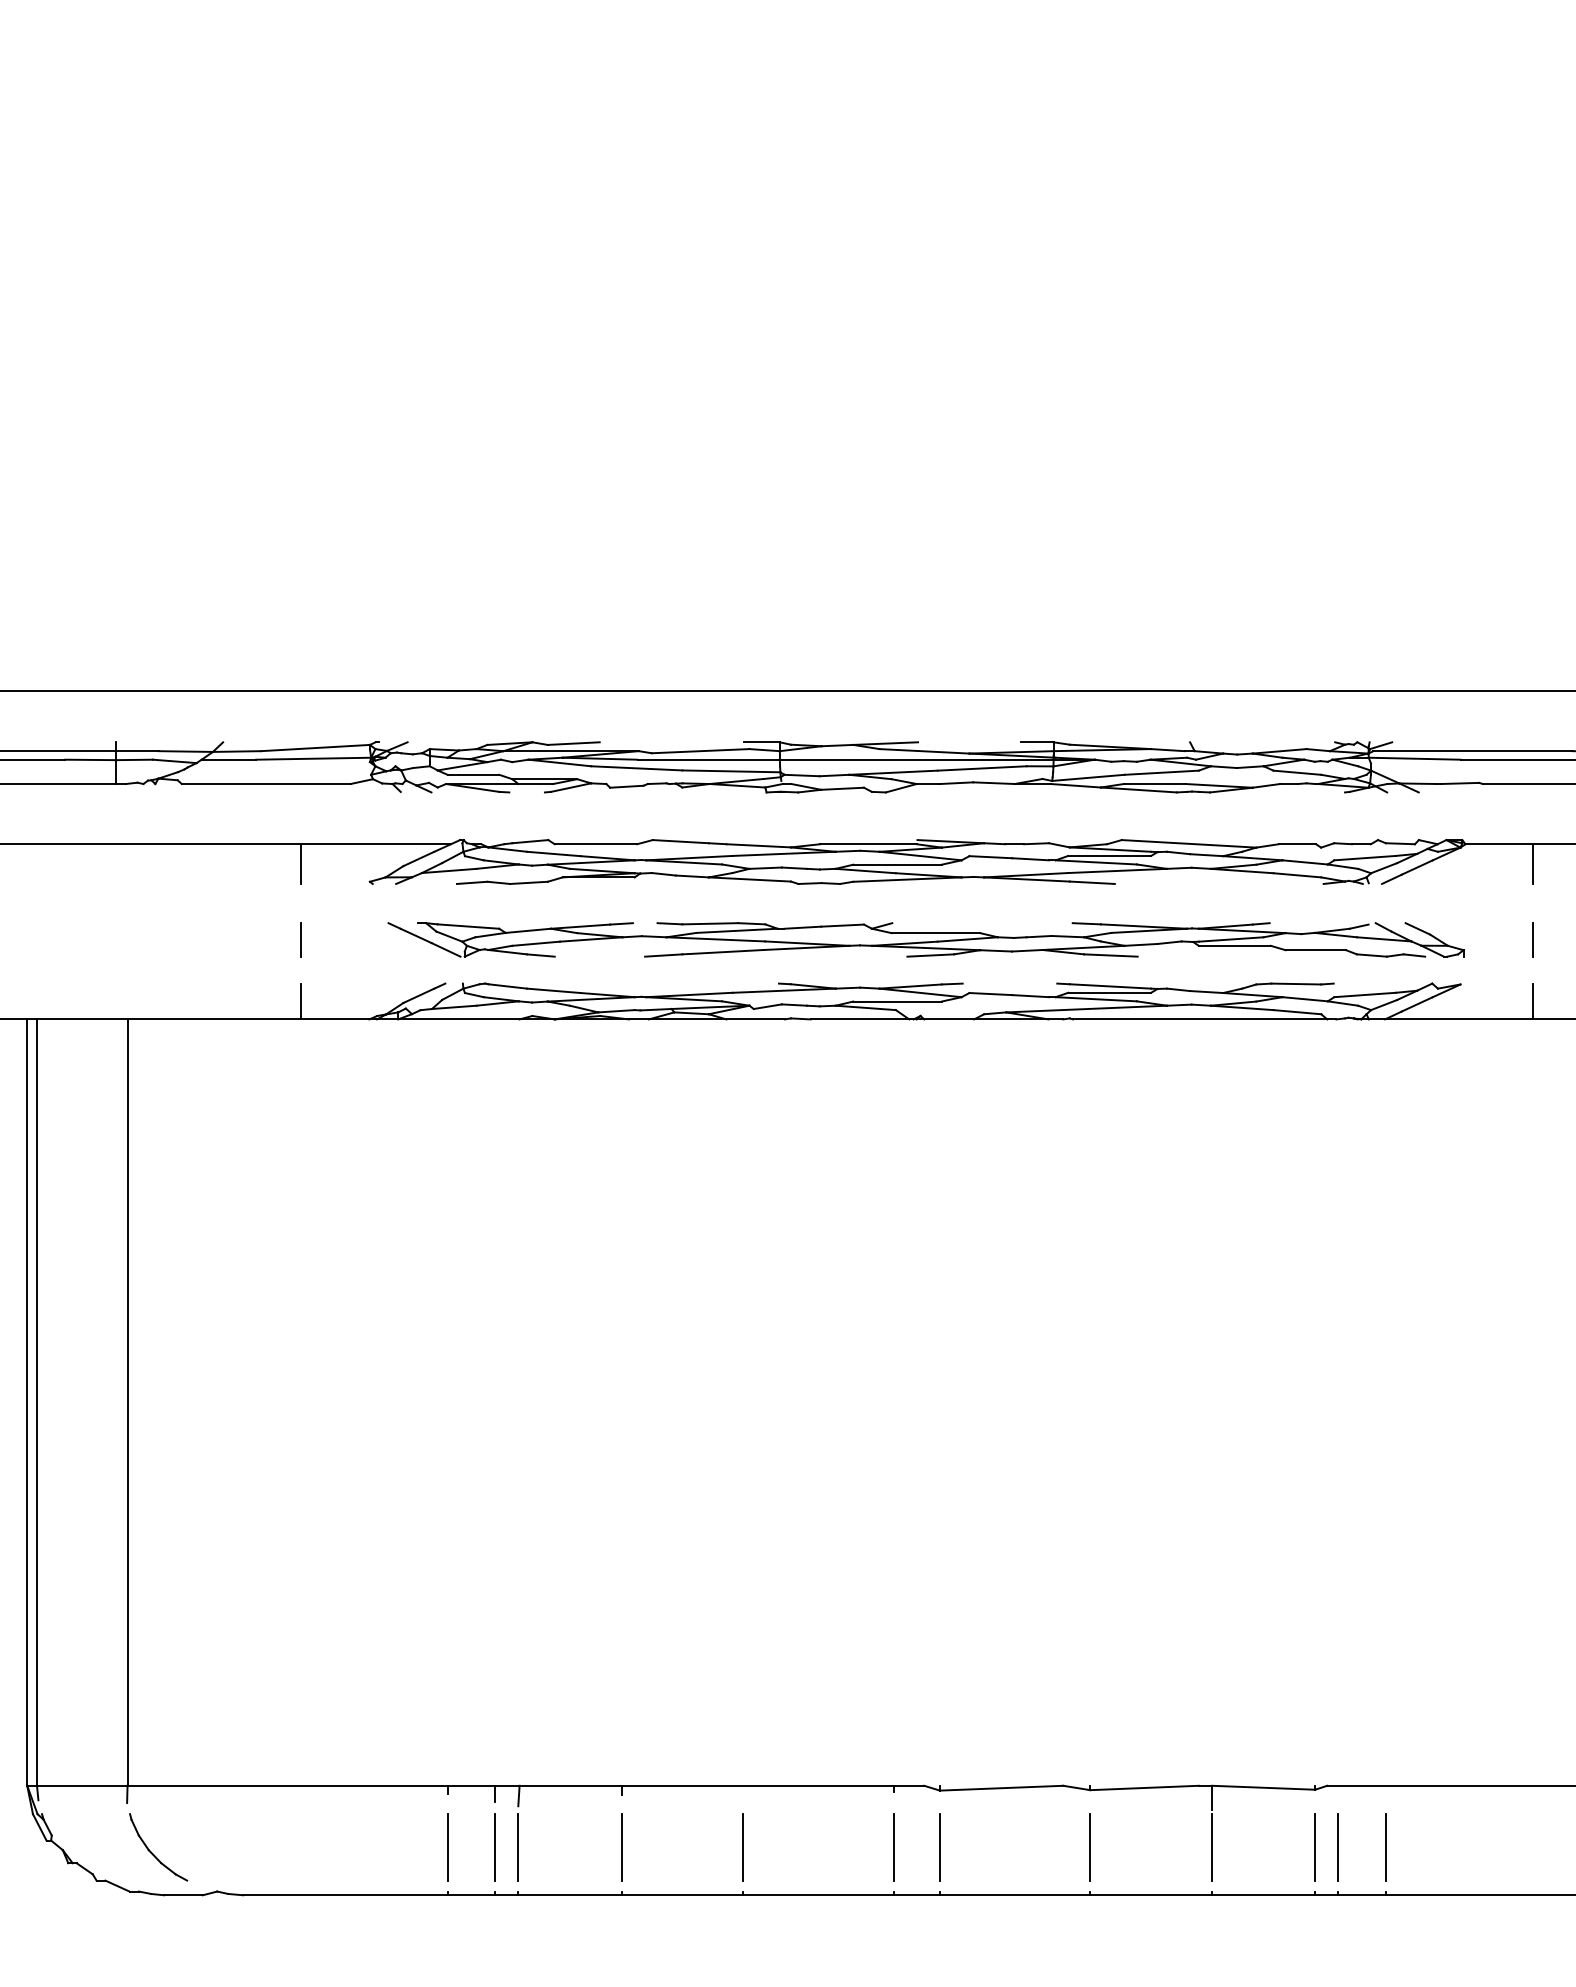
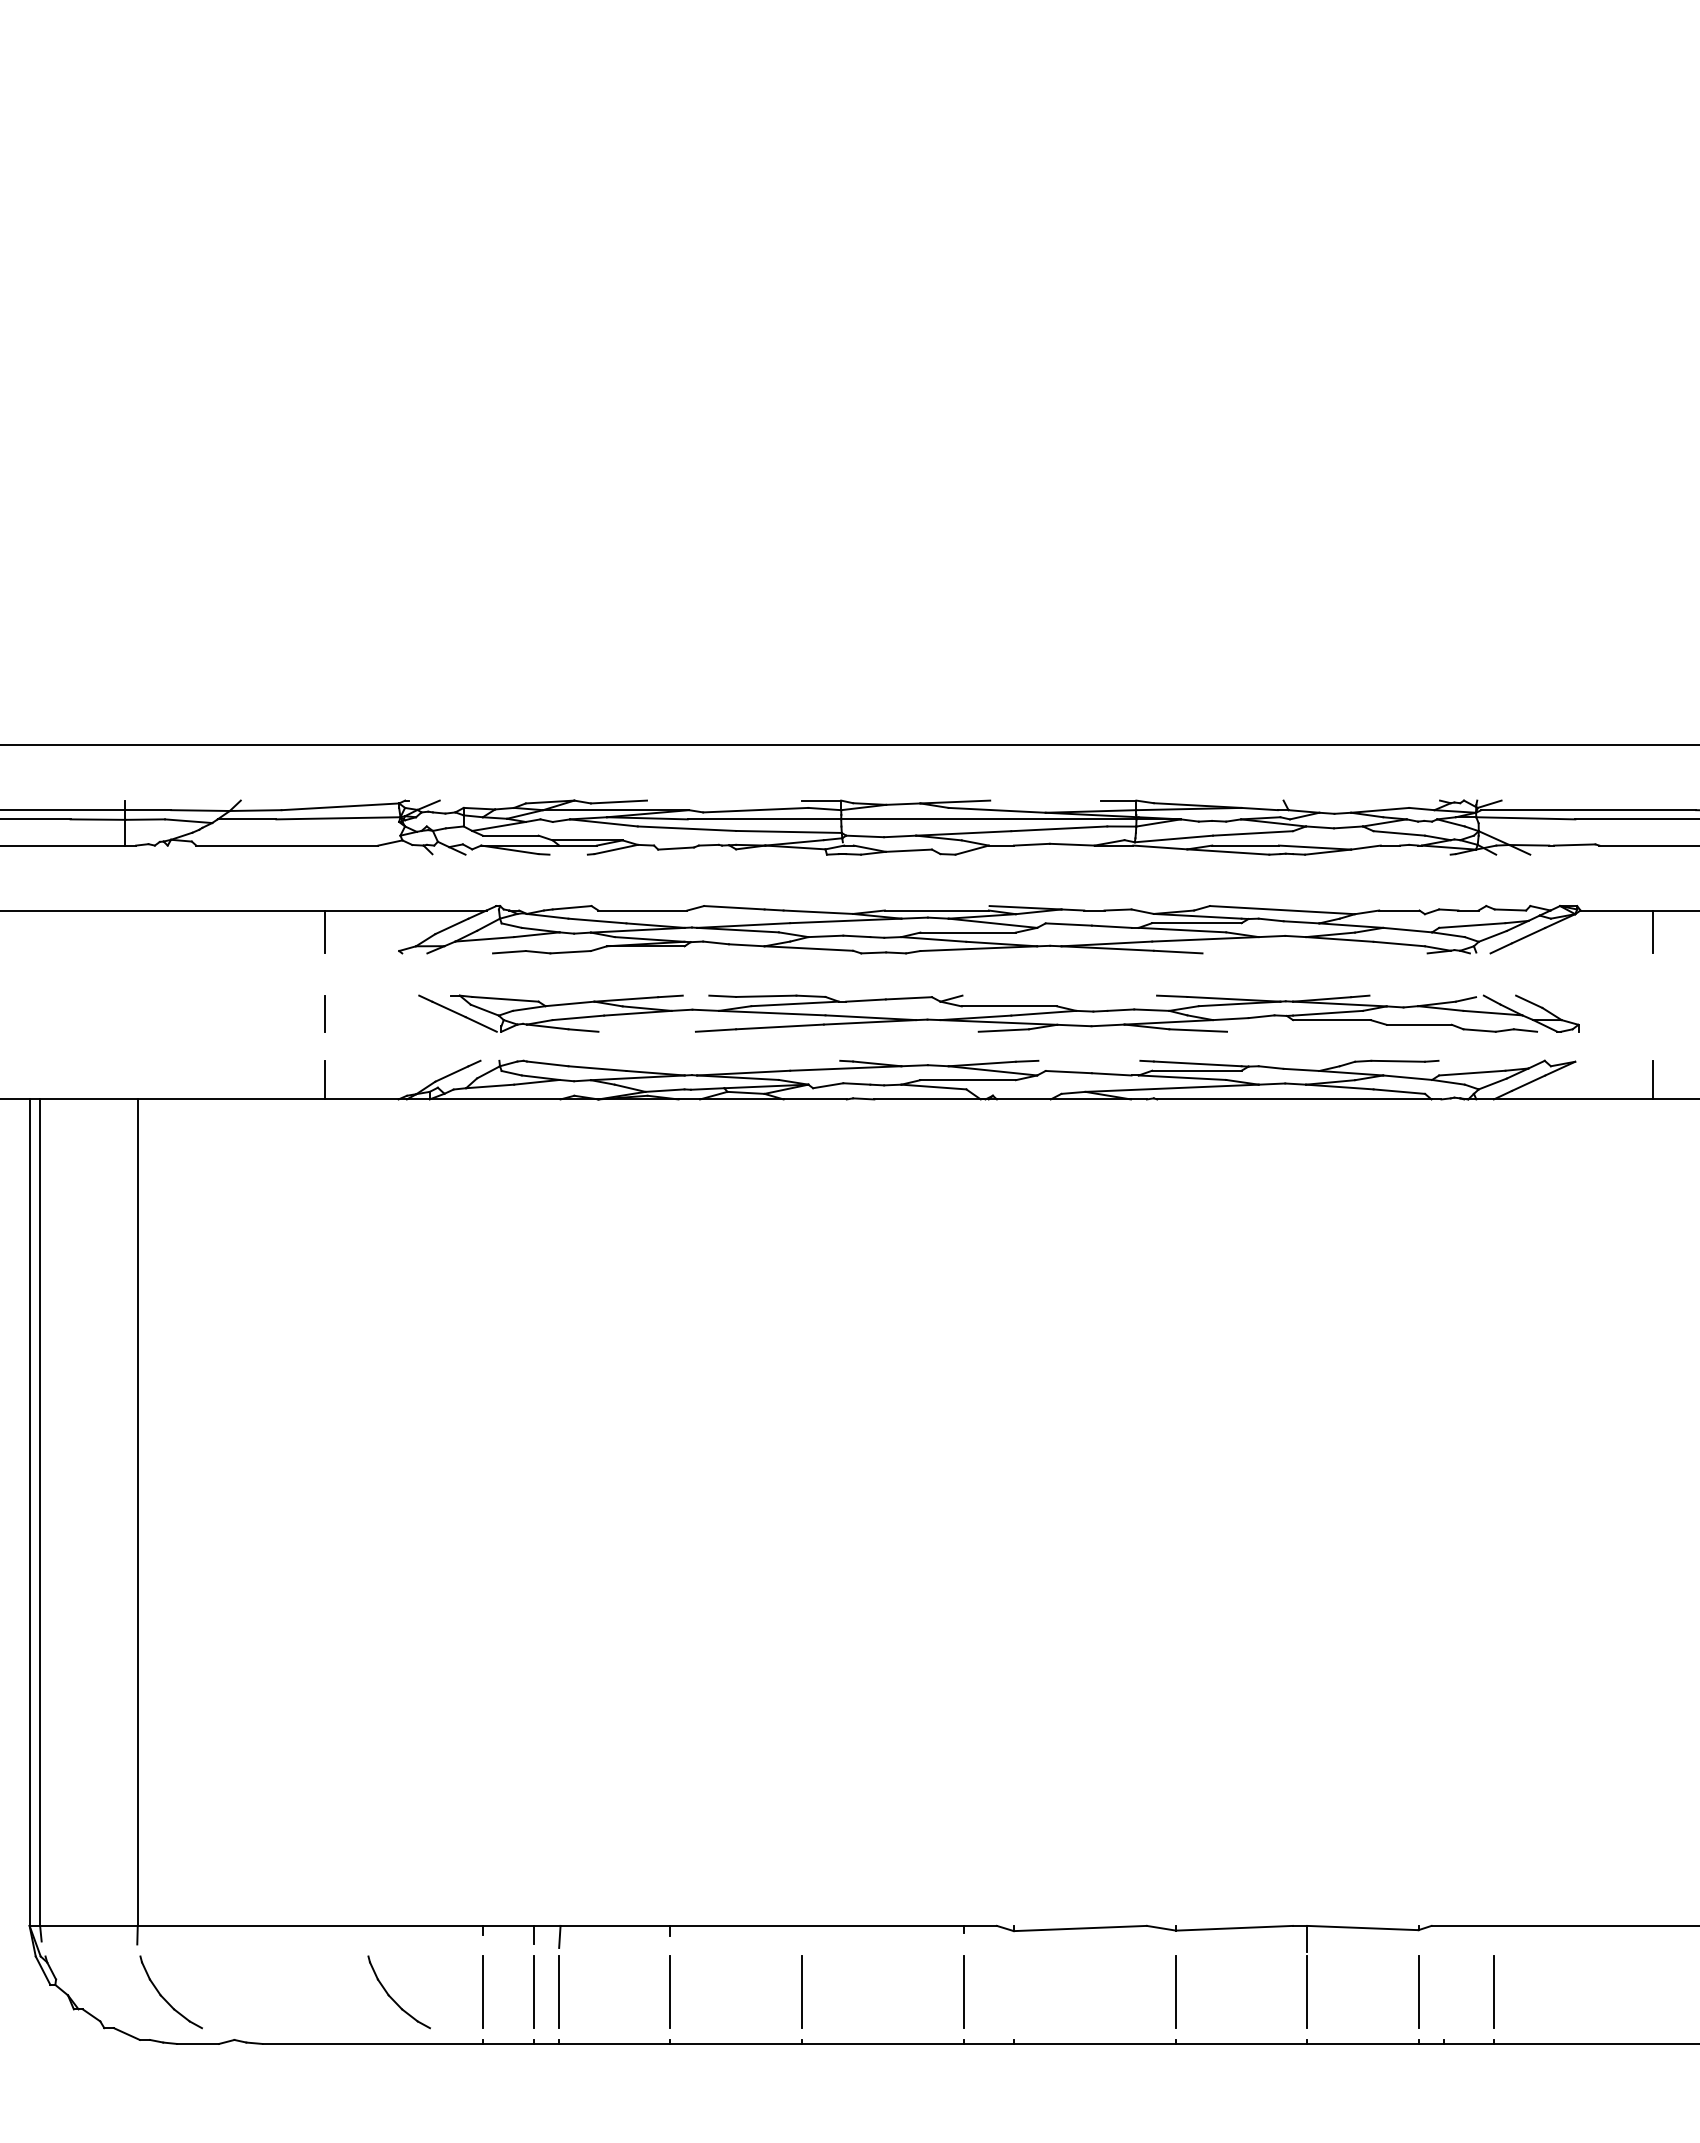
line: (1532, 939) -> (1652, 1013), removed
line: (939, 1847) -> (1013, 1992), removed
line: (1338, 1847) -> (1443, 1992), removed
part: (363, 1852) -> (392, 1997), added

